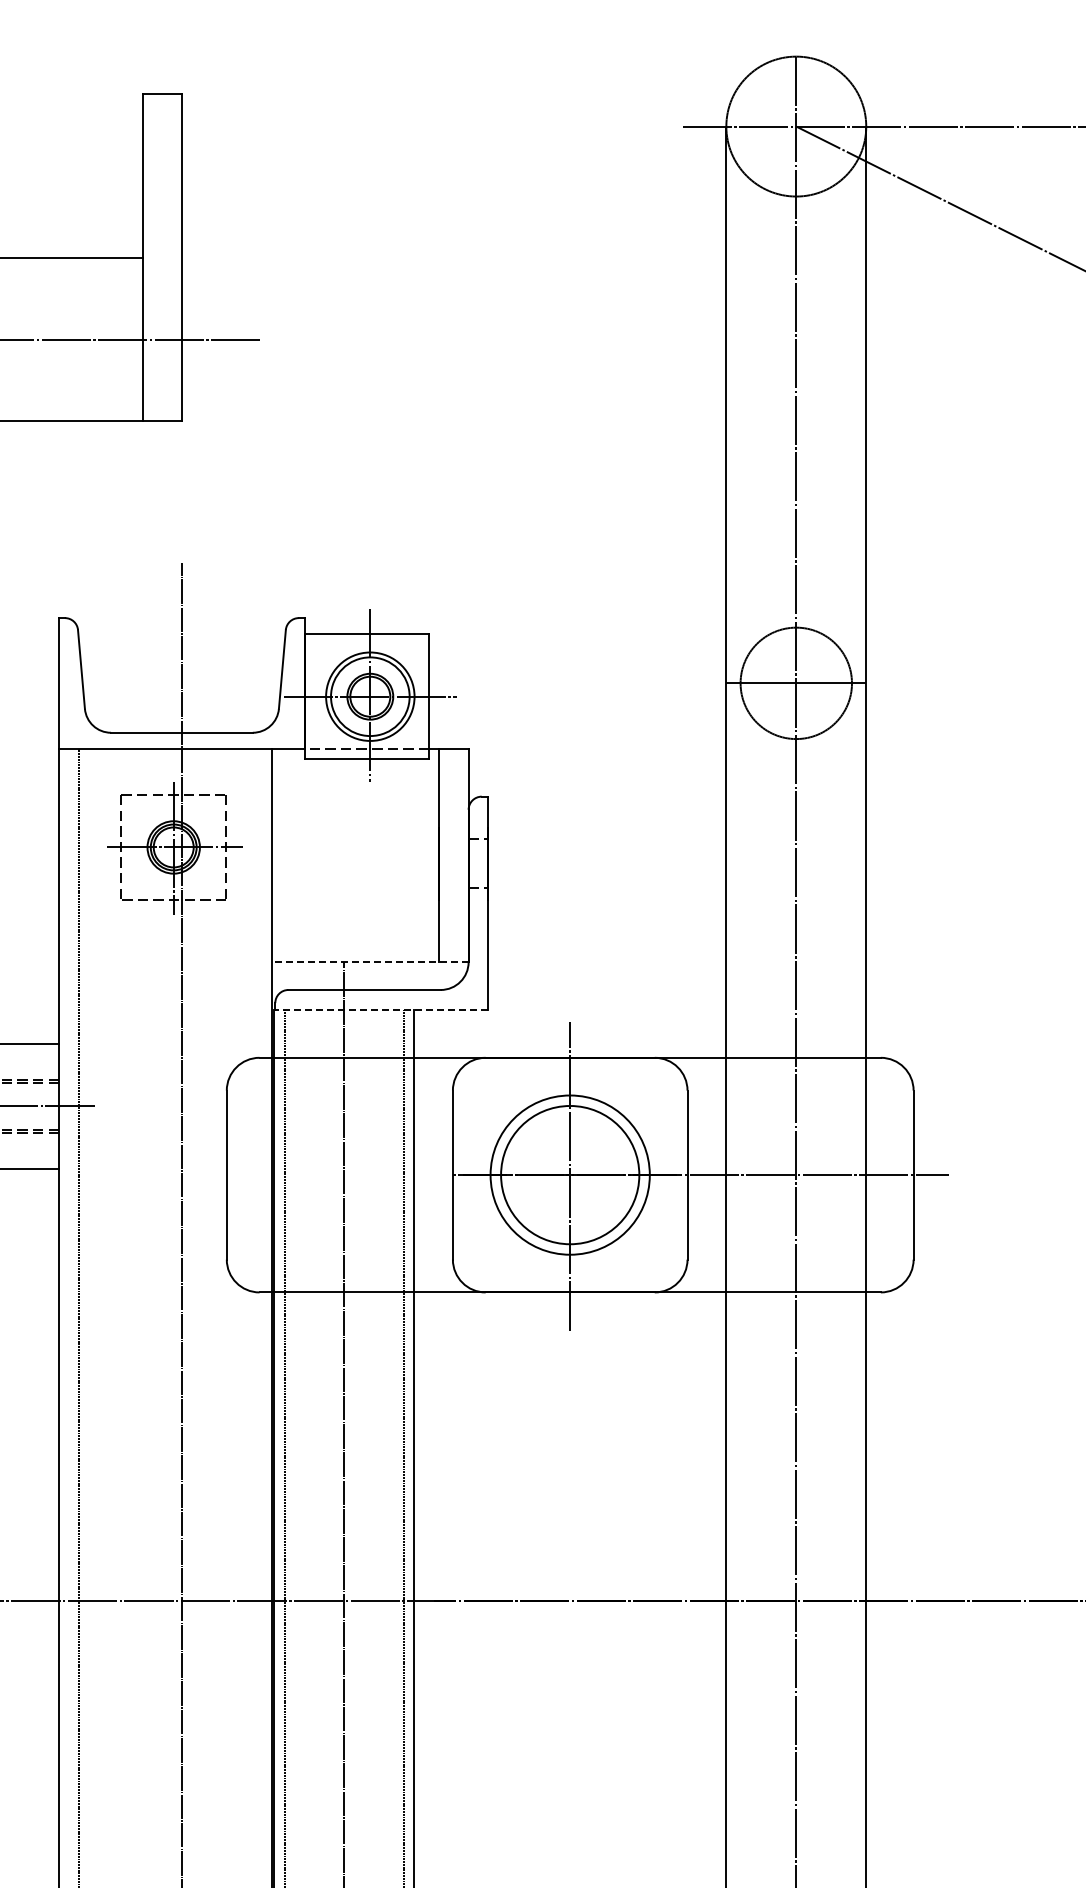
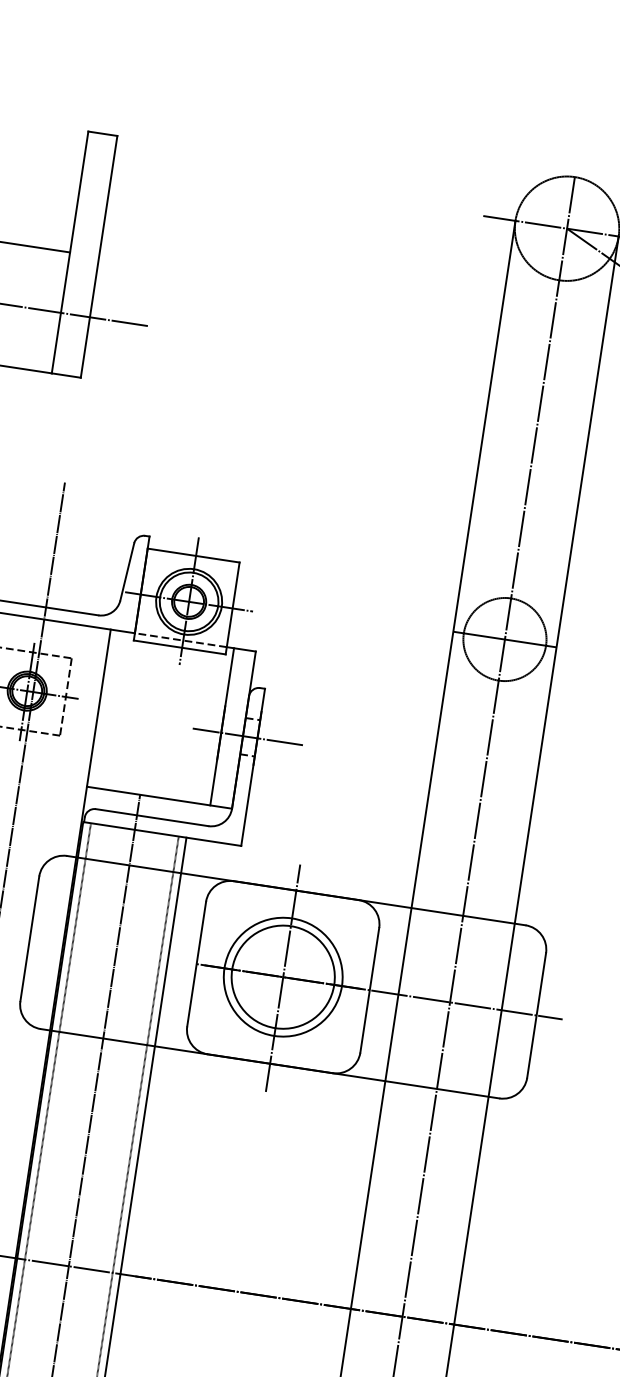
line: (474, 863) -> (247, 736), added
line: (369, 962) -> (158, 797), dashed -> solid
line: (381, 1009) -> (162, 833), dashed -> solid

